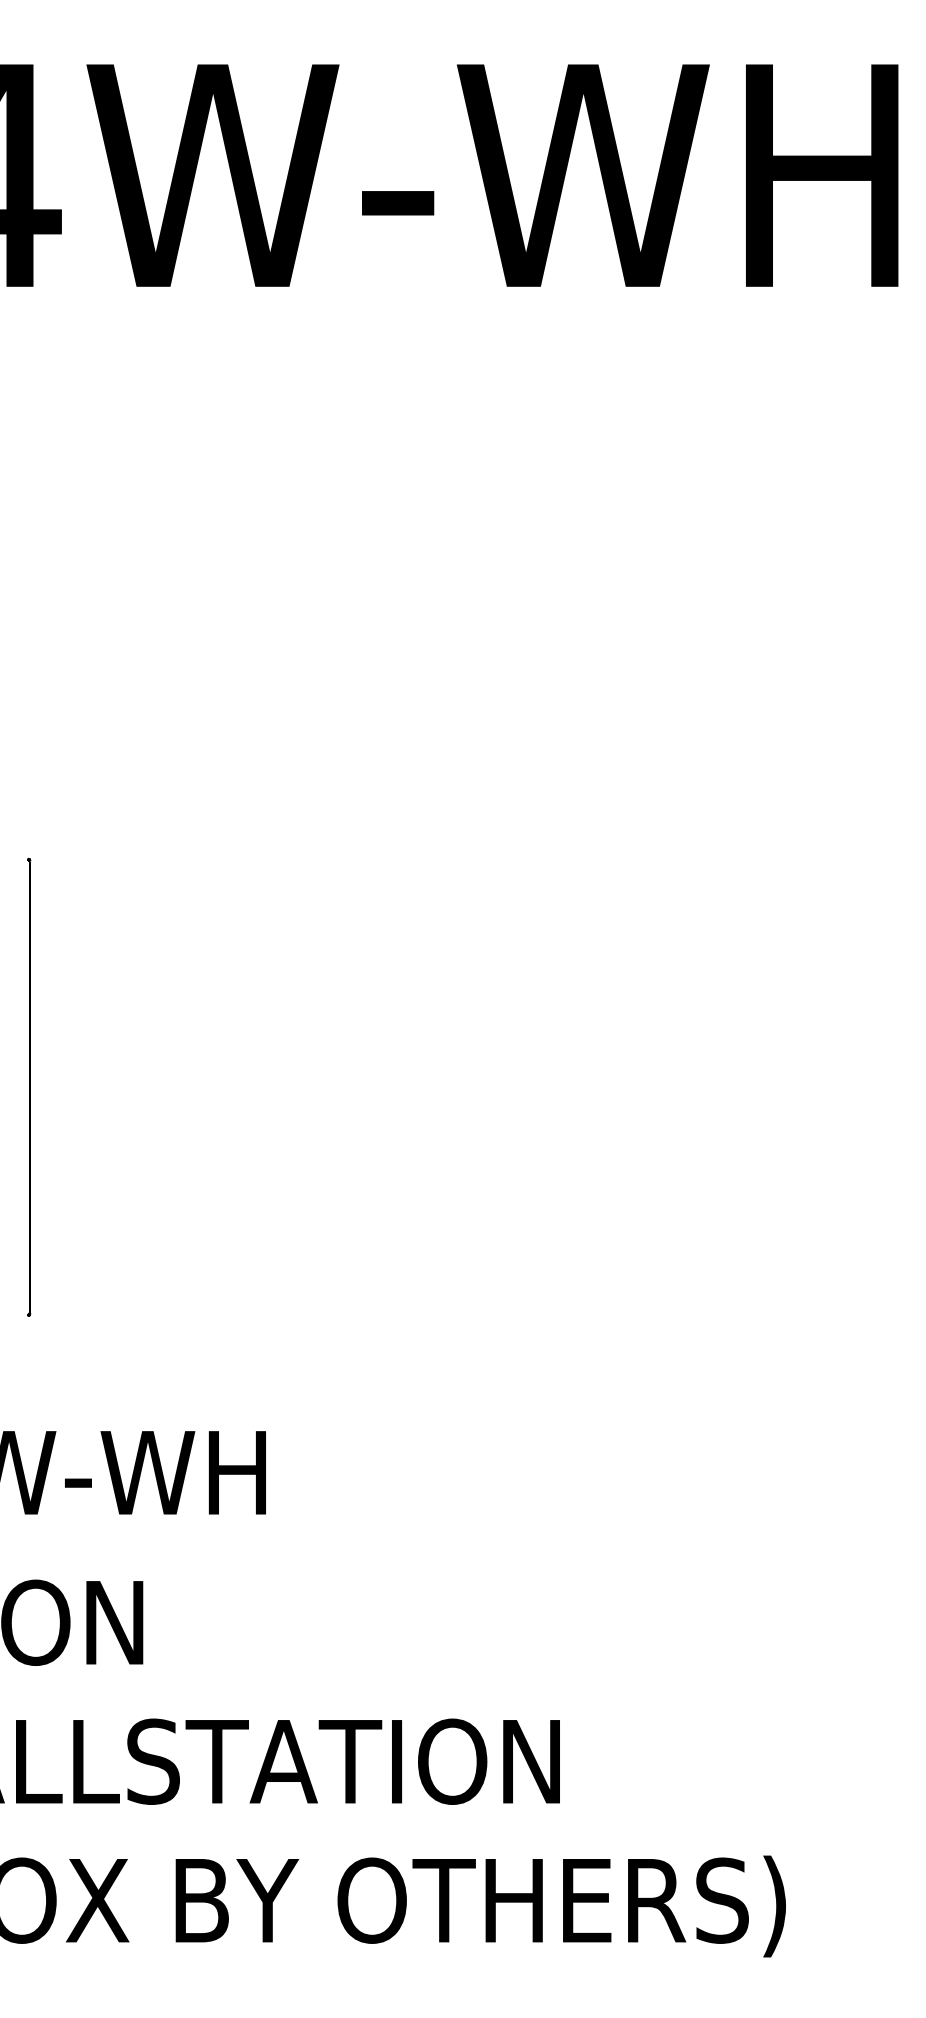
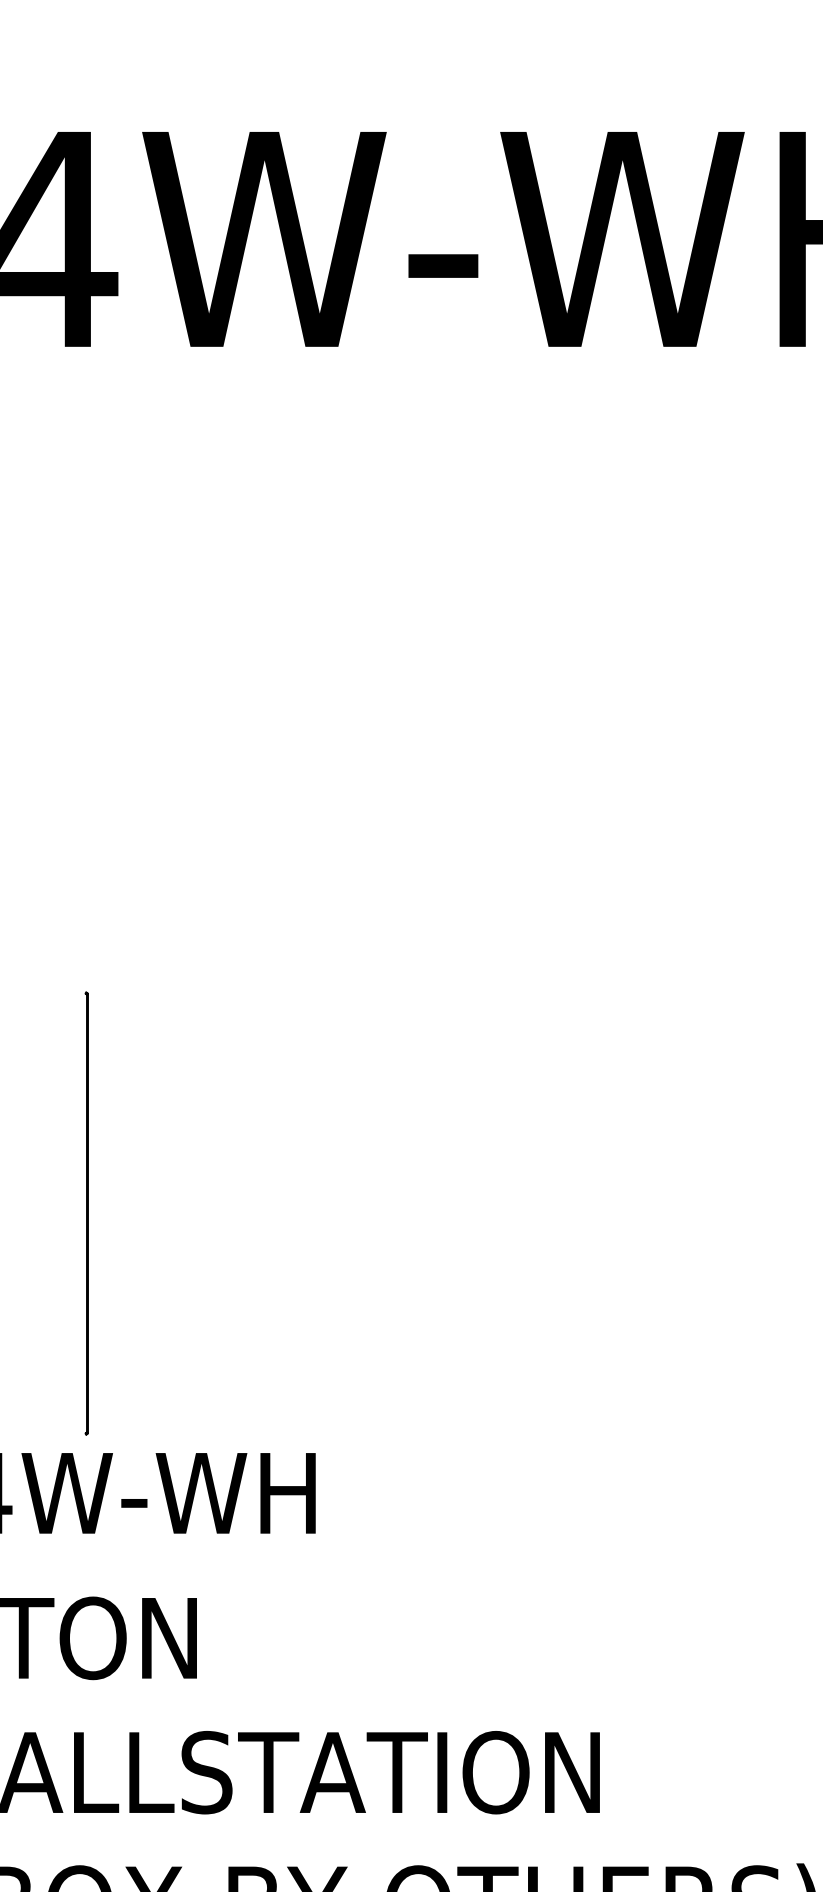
part: (29, 1086) -> (87, 1212), moved

